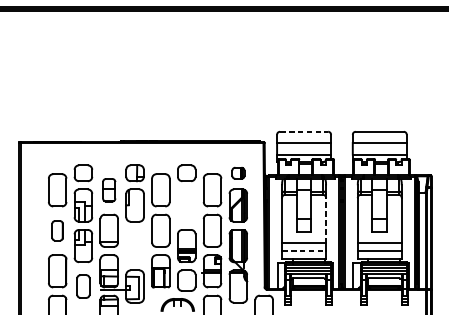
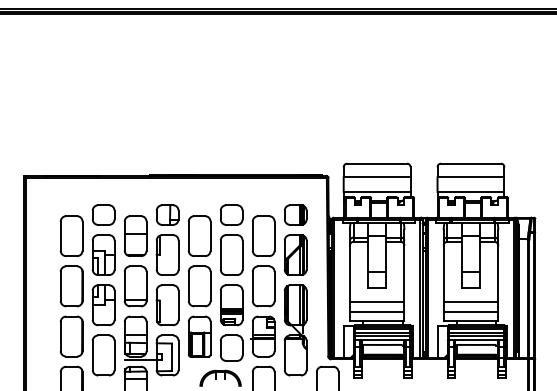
line: (304, 131) -> (377, 163), dashed -> solid
part: (238, 172) -> (295, 214), size x1.43
part: (109, 189) -> (135, 235), size x1.43
part: (186, 205) -> (231, 254), added
line: (326, 220) -> (404, 273), dashed -> solid
part: (57, 230) -> (71, 286), size x1.67
part: (134, 246) -> (167, 305), added
line: (304, 251) -> (377, 311), dashed -> solid
part: (83, 286) -> (103, 355), size x1.43

